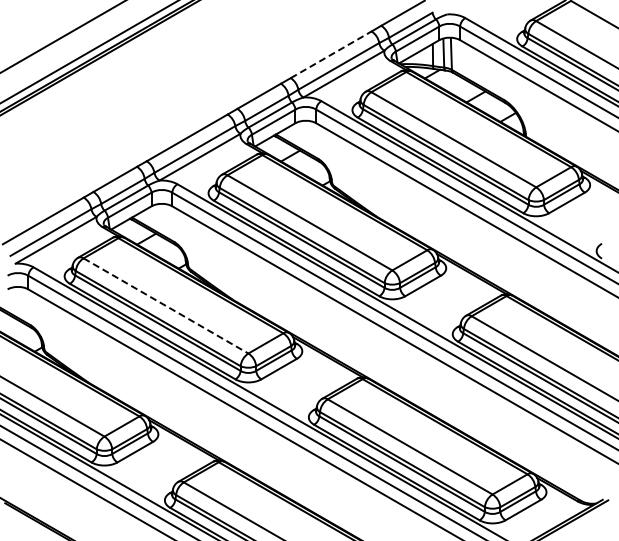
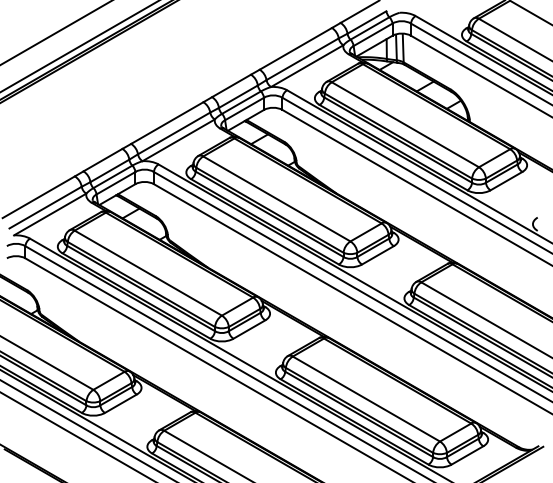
line: (331, 54) -> (296, 48), dashed -> solid
line: (166, 306) -> (148, 273), dashed -> solid

